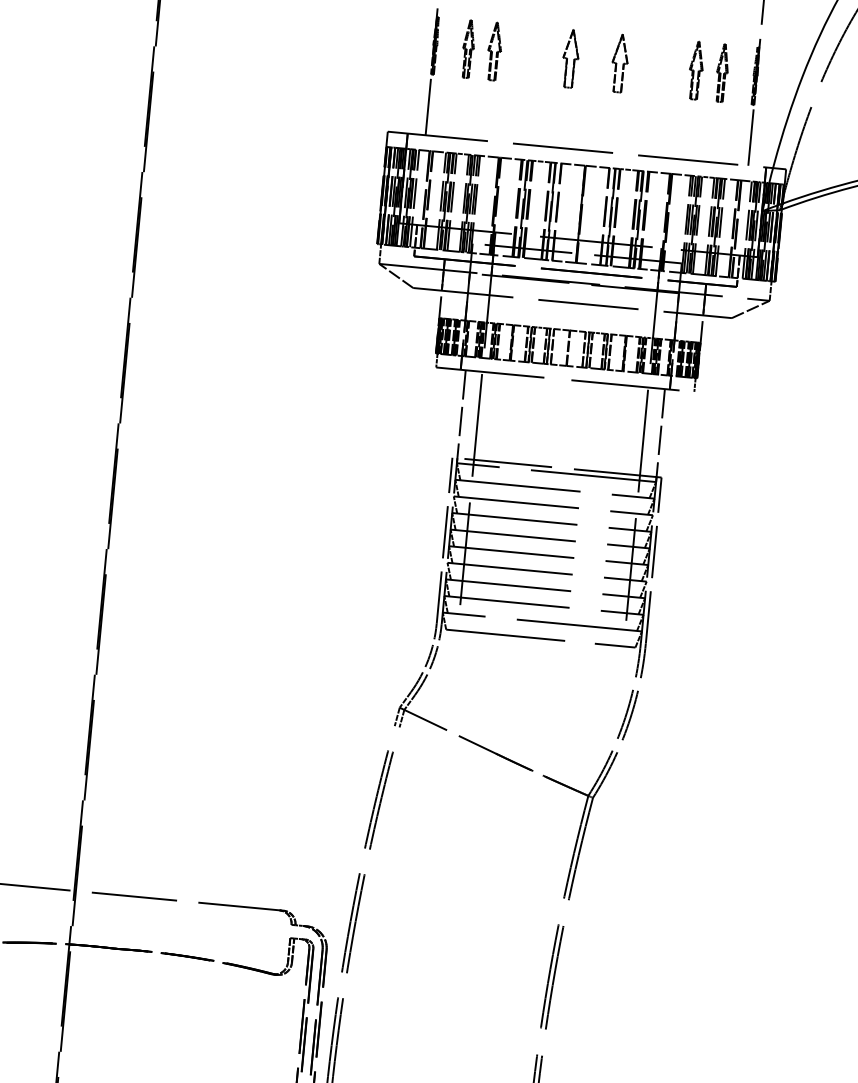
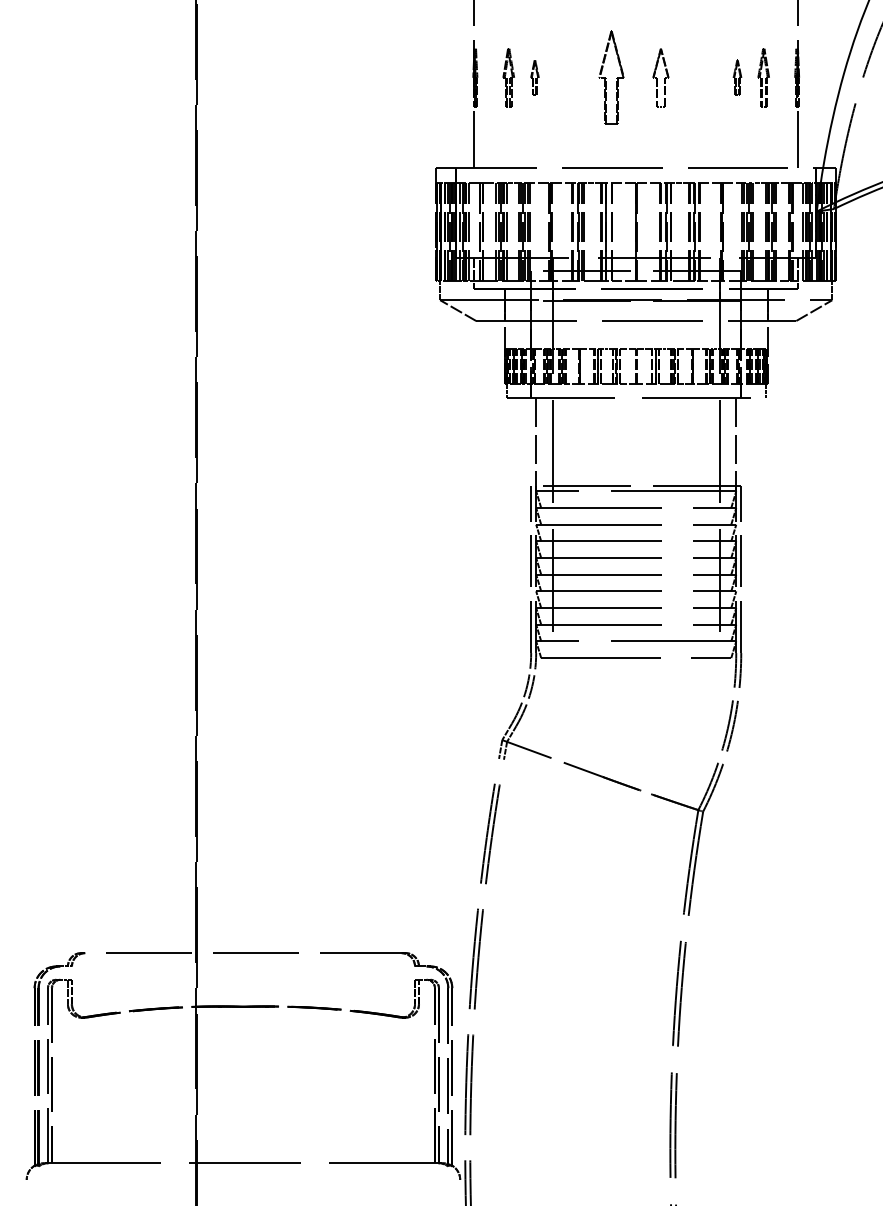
part: (494, 51) -> (534, 77), size x0.6
part: (570, 58) -> (611, 77), size x1.6
part: (696, 70) -> (737, 77), size x0.6

